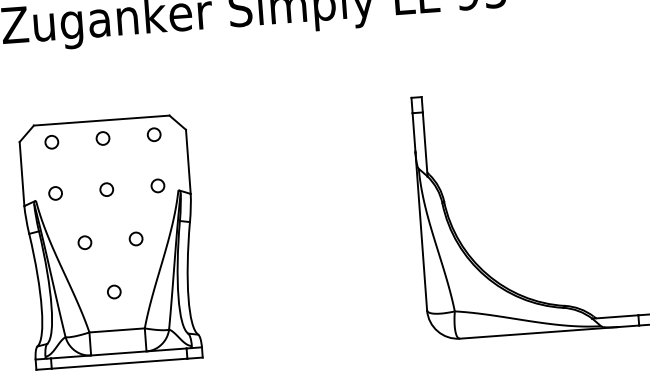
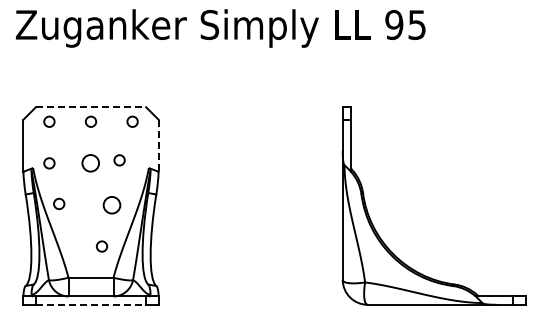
line: (102, 120) -> (91, 107), solid -> dashed
line: (188, 161) -> (158, 145), solid -> dashed
circle: (157, 186) -> (119, 160), moved
circle: (107, 189) -> (91, 163), size x1.6
circle: (135, 238) -> (111, 204), size x1.6
circle: (85, 242) -> (59, 203), moved
circle: (114, 291) -> (102, 246), moved
line: (120, 363) -> (91, 304), solid -> dashed

